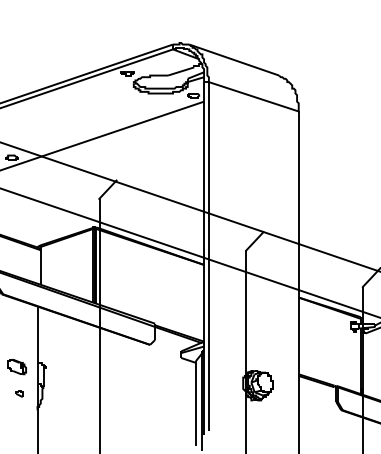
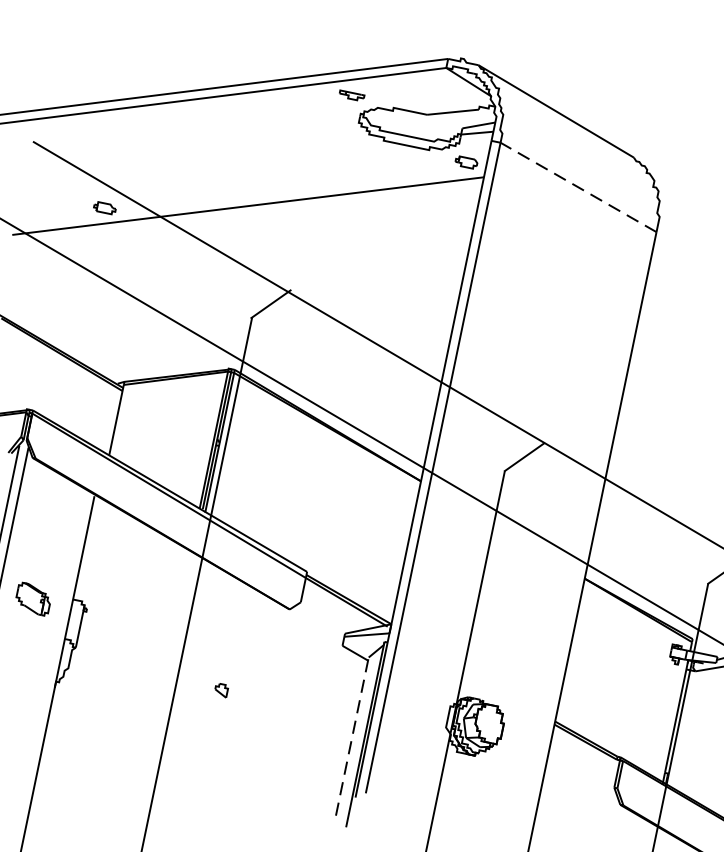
line: (253, 96) -> (578, 186), solid -> dashed
part: (19, 393) -> (221, 689), moved
line: (195, 403) -> (351, 736), solid -> dashed

